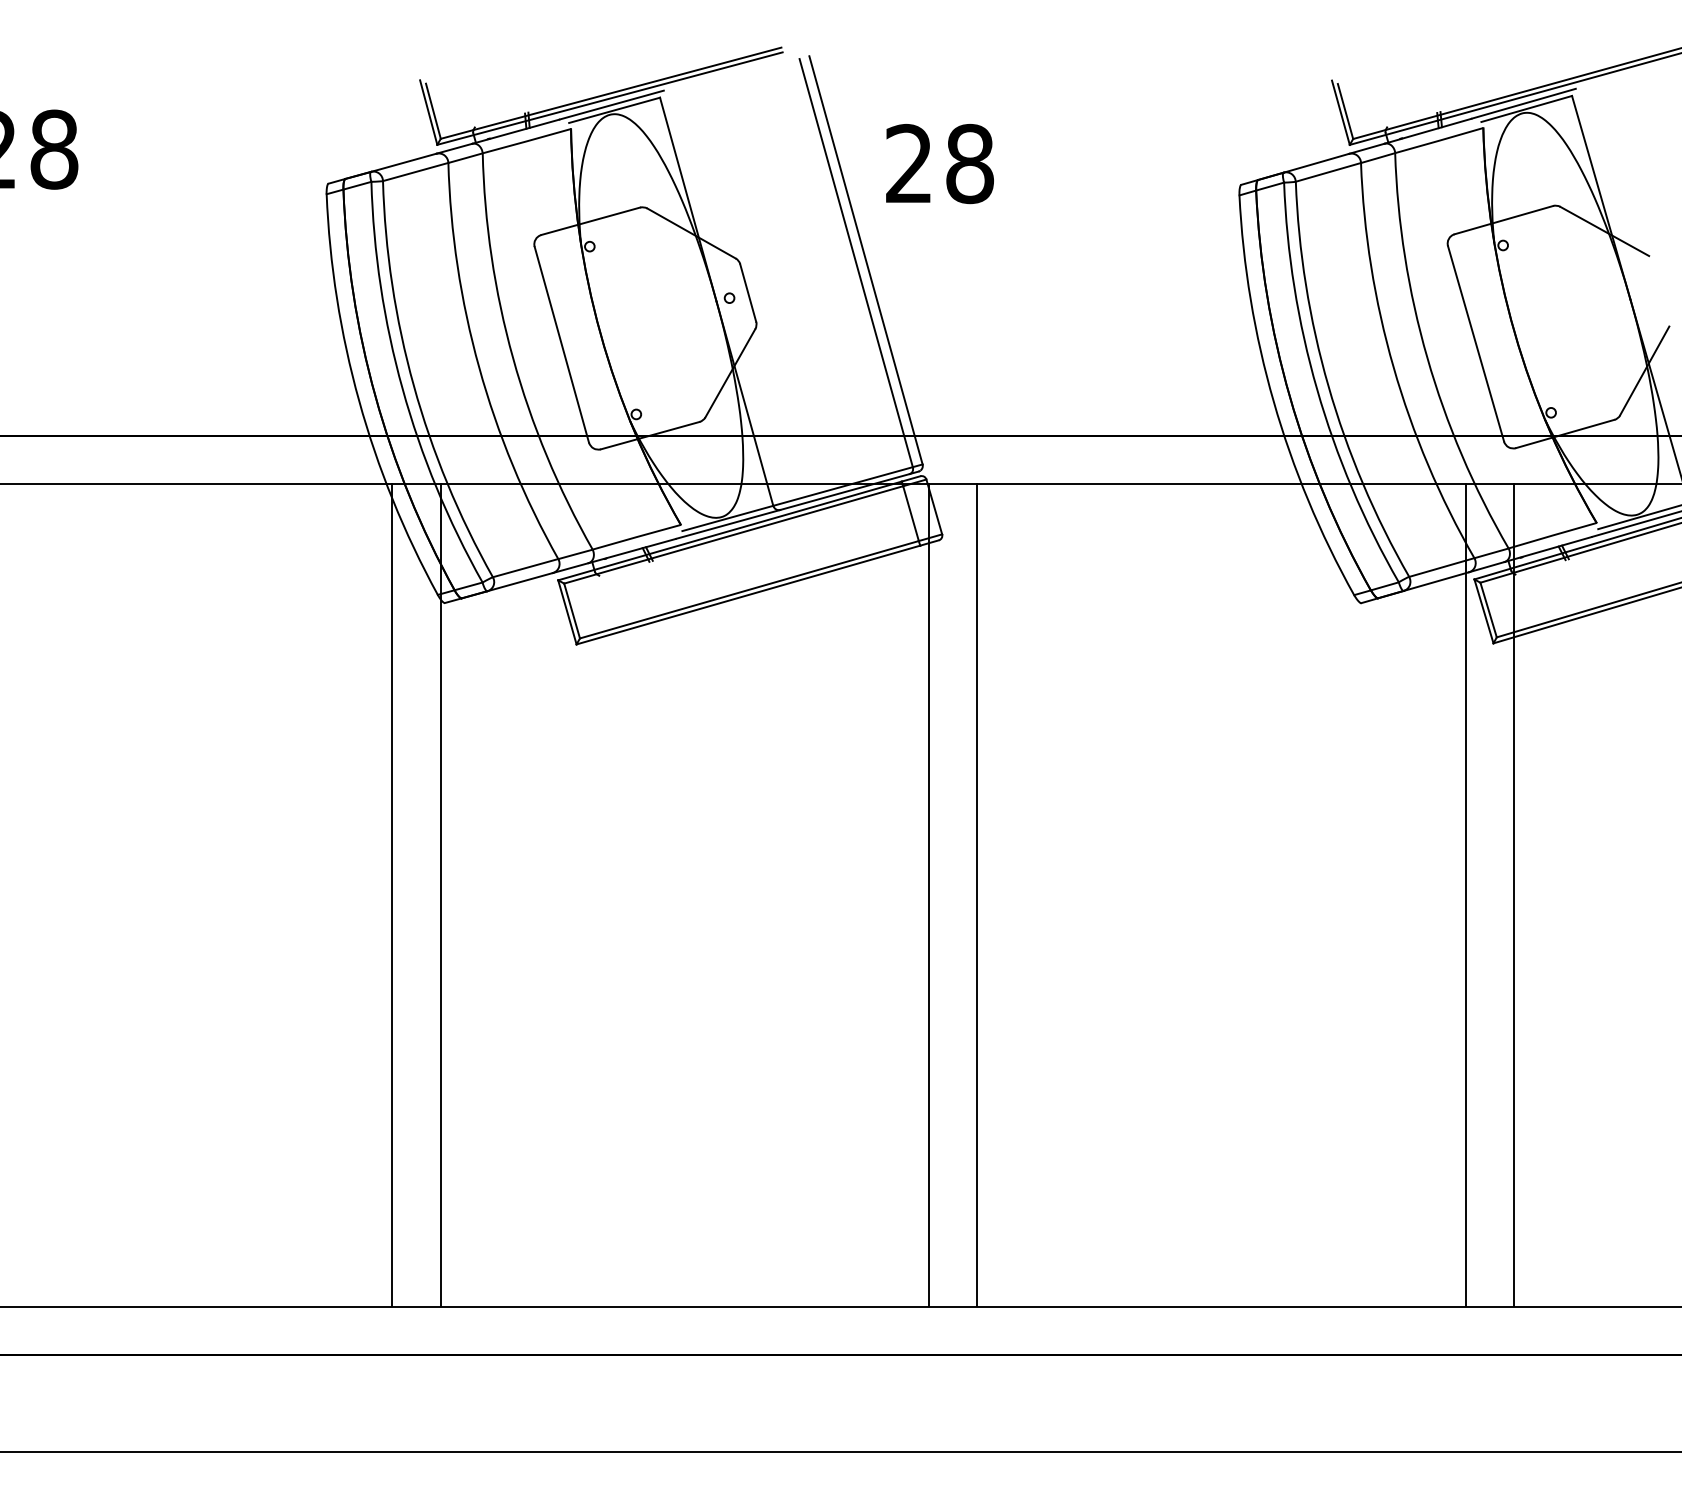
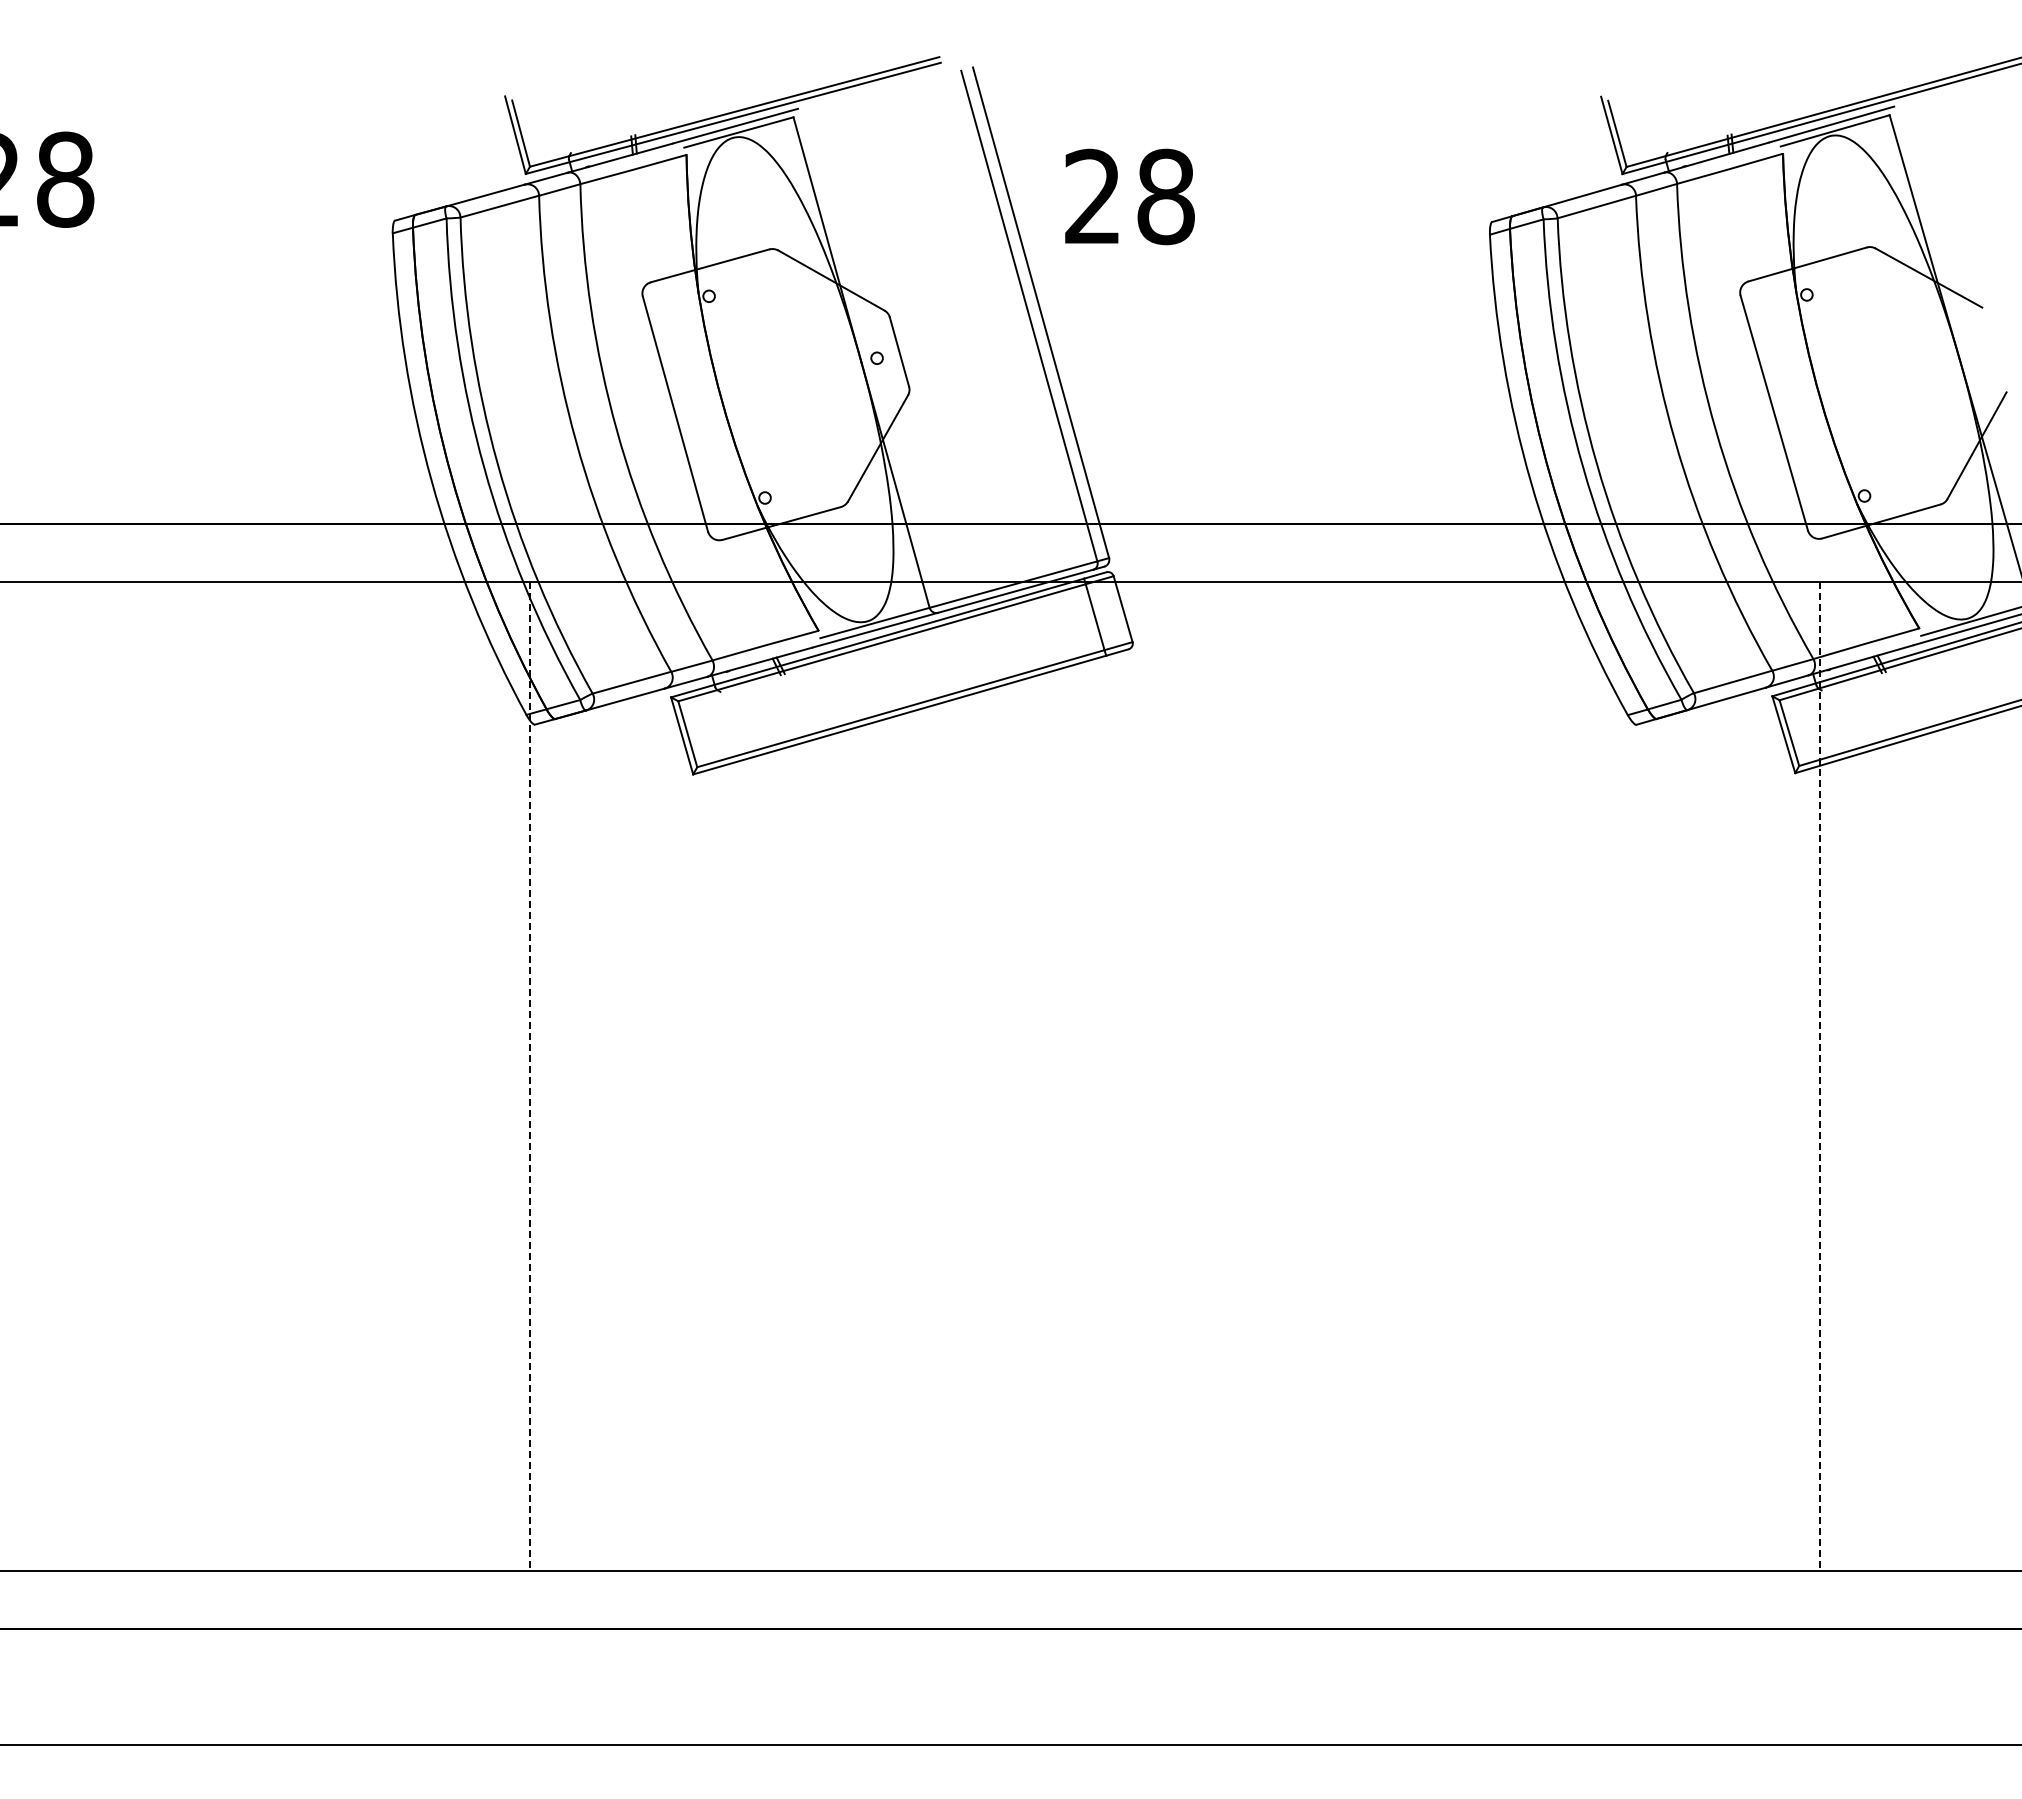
line: (392, 894) -> (471, 1075), removed
line: (440, 894) -> (529, 1075), solid -> dashed
line: (928, 894) -> (1116, 1075), removed
line: (977, 894) -> (1174, 1075), removed
line: (1465, 894) -> (1761, 1075), removed
line: (1514, 894) -> (1820, 1075), solid -> dashed

